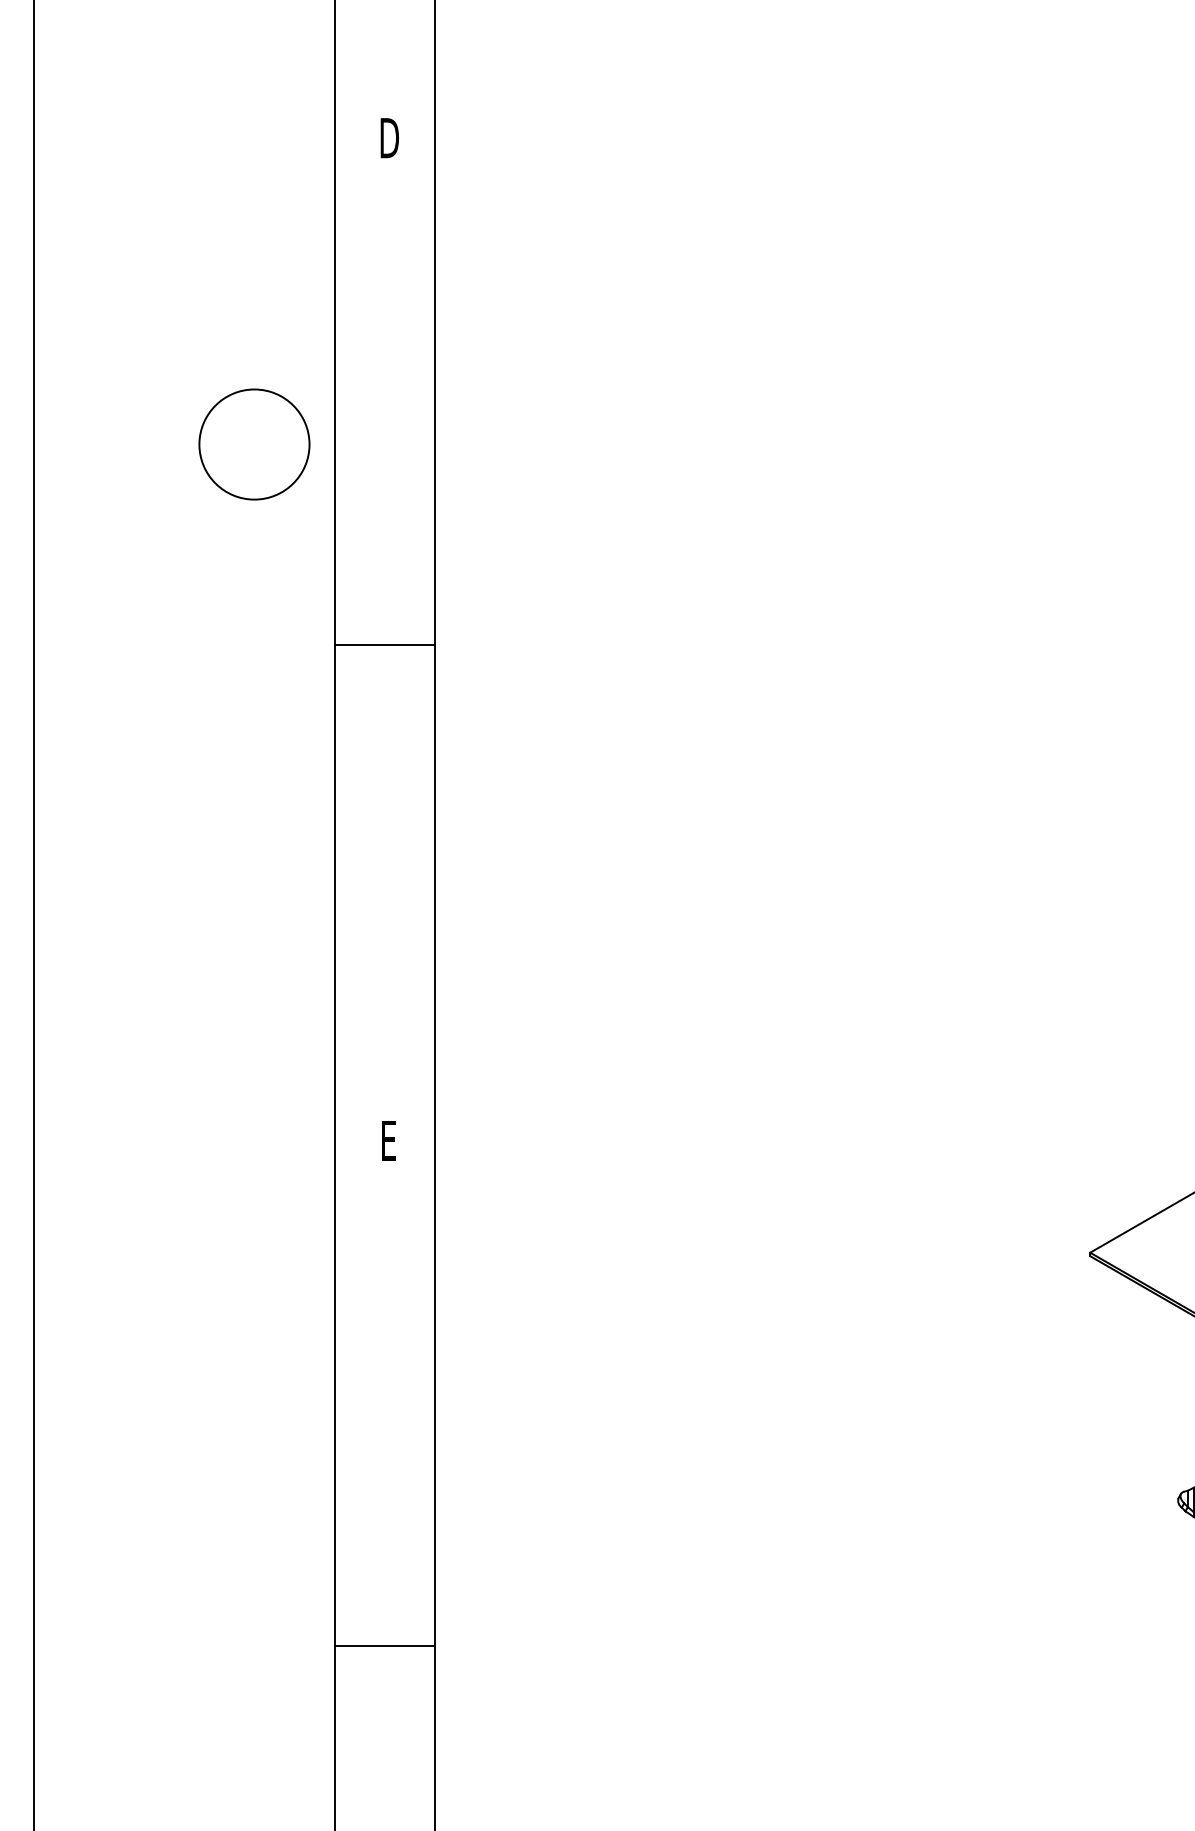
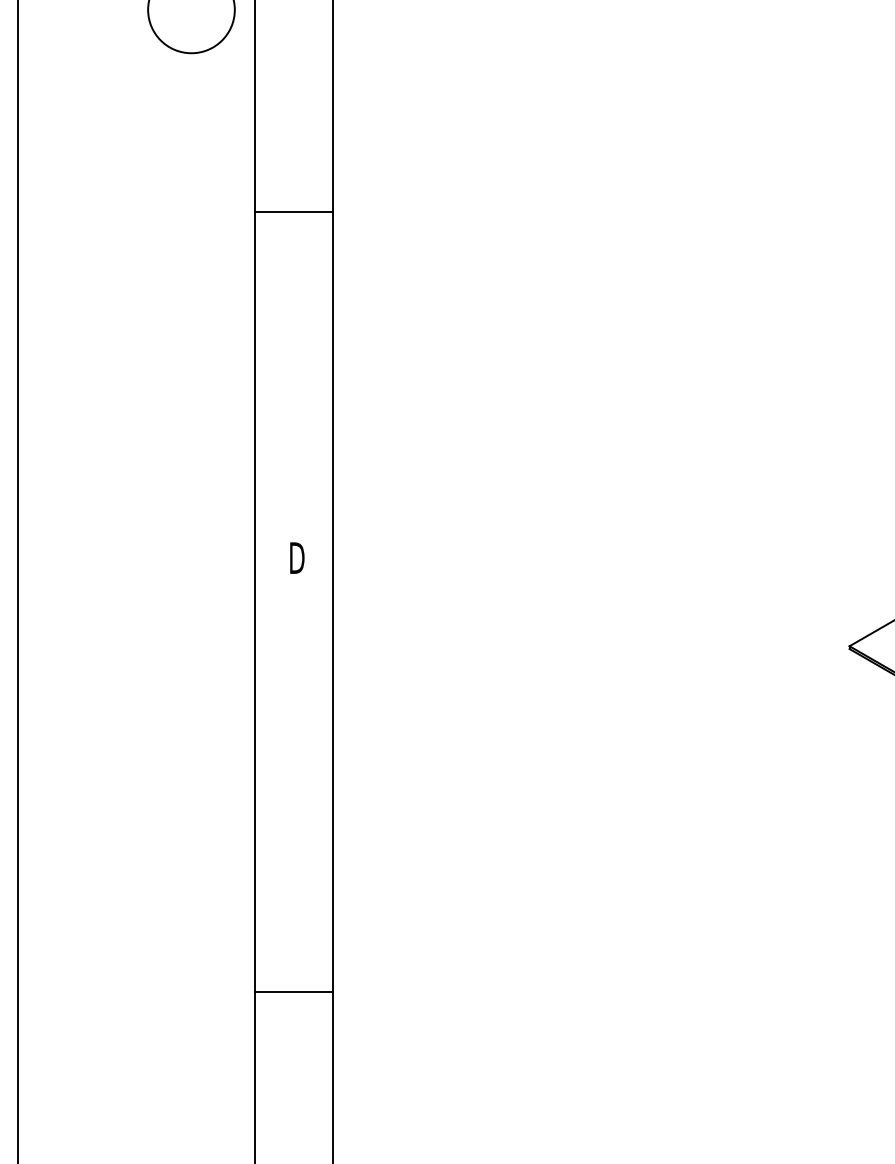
line: (384, 644) -> (293, 211), moved
text: (388, 1140) -> (297, 557), E -> D
line: (384, 1645) -> (293, 991), moved

